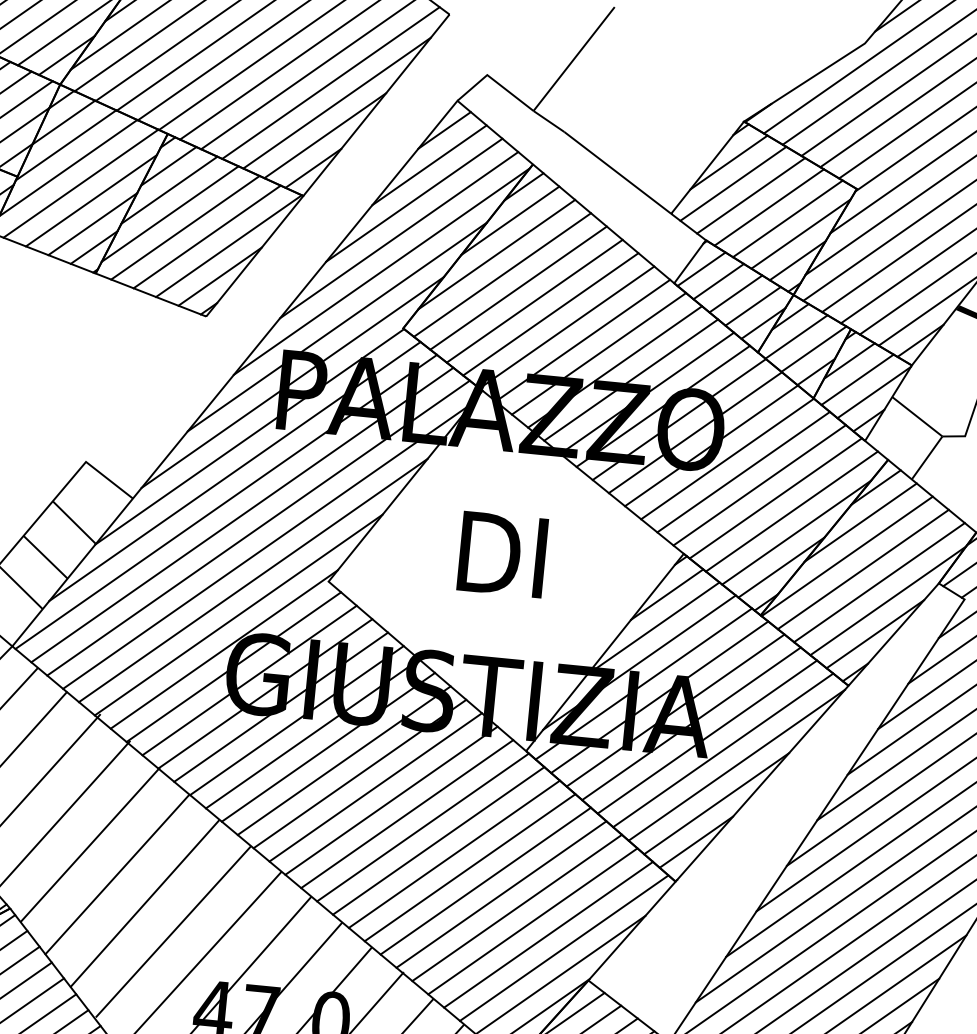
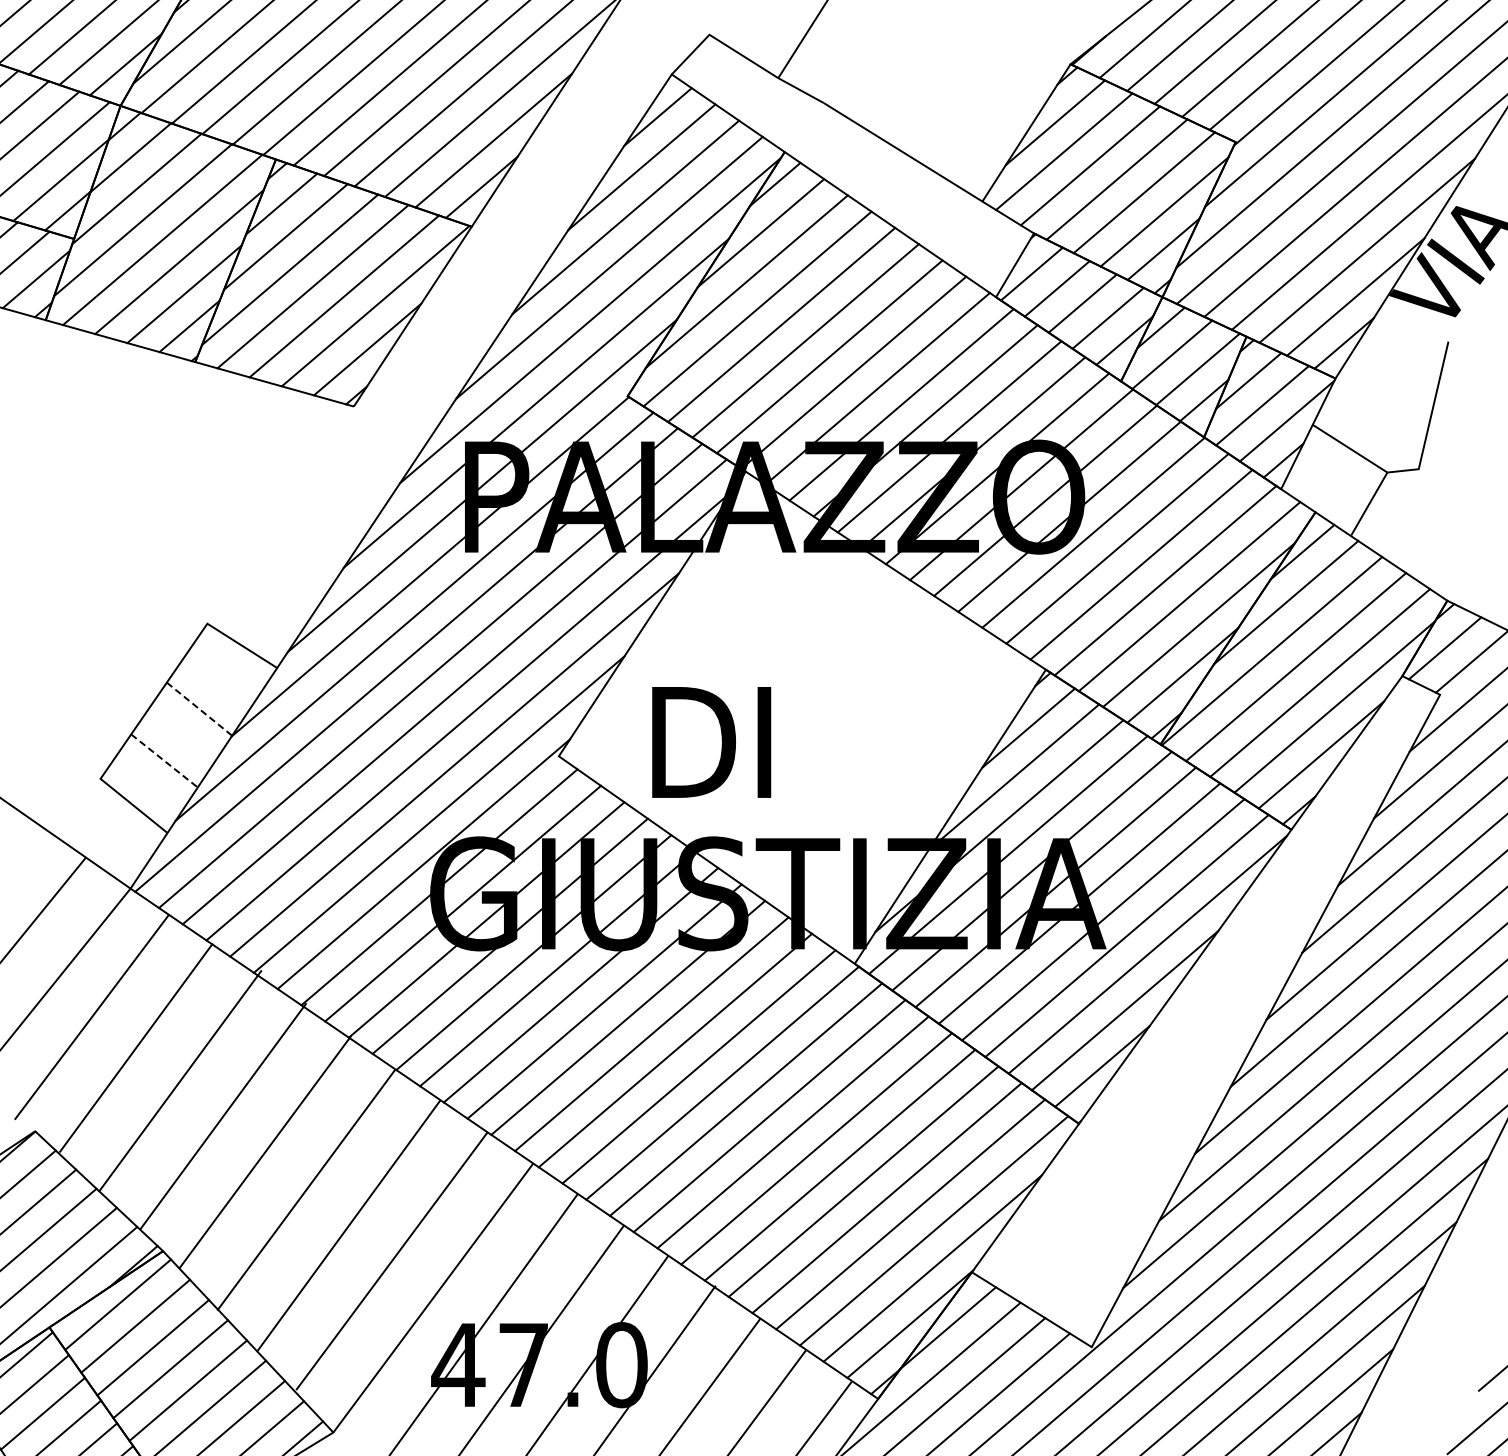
line: (74, 522) -> (199, 709), solid -> dashed
text: (502, 554) -> (711, 742), moved
line: (45, 556) -> (164, 760), solid -> dashed

